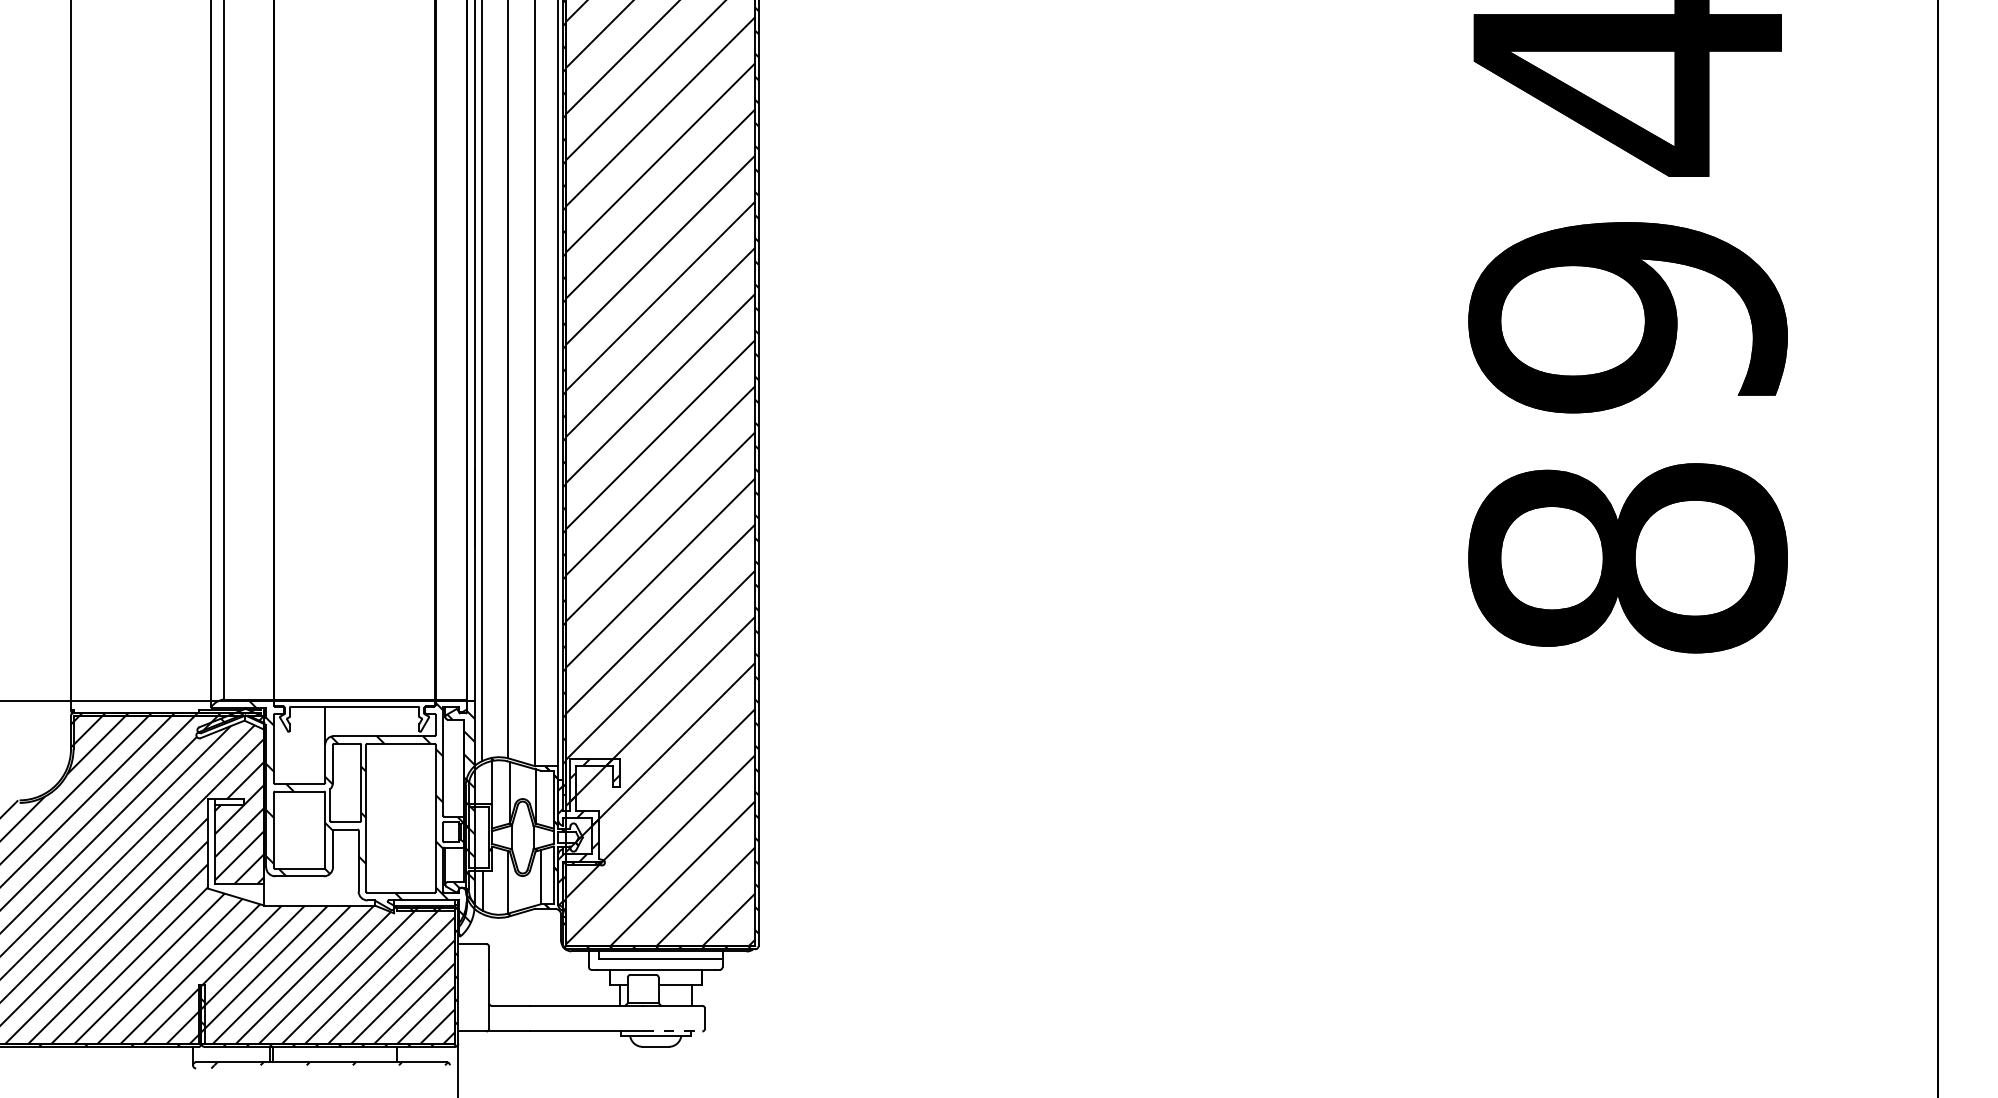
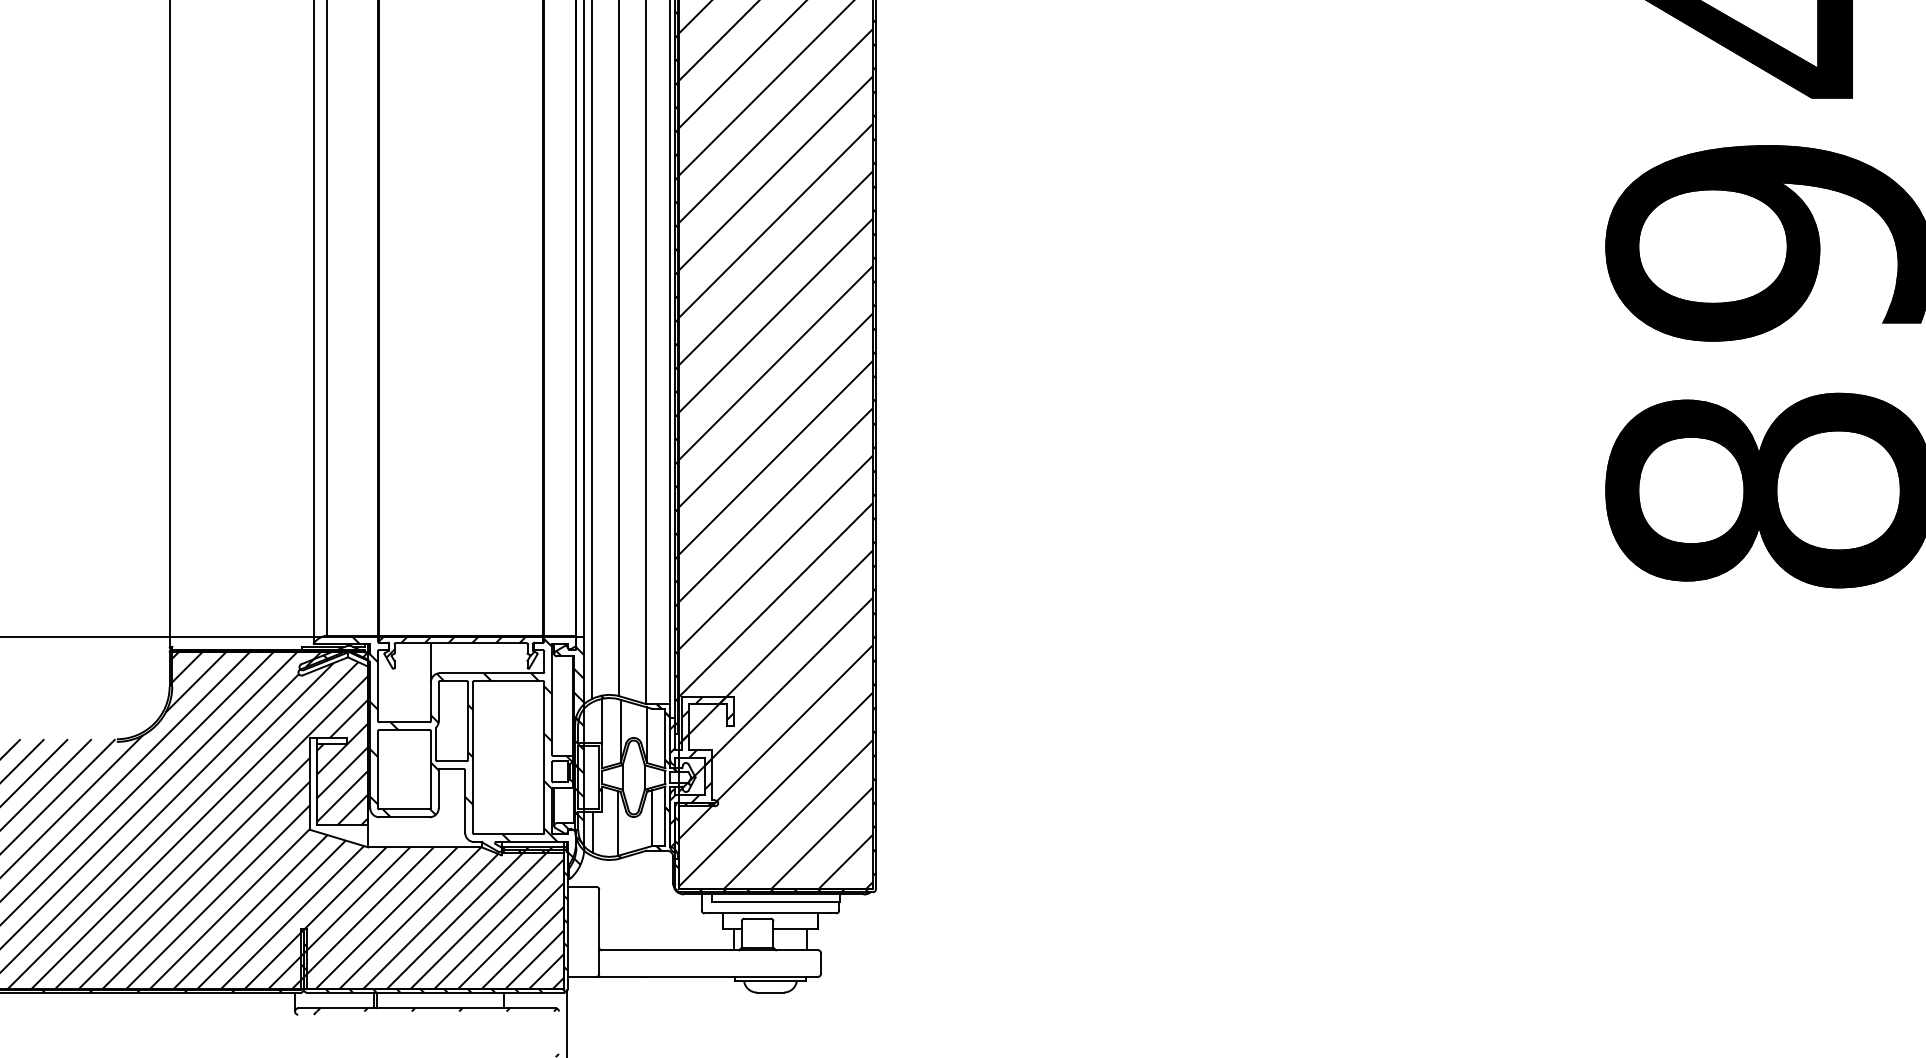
hatch: (350, 710) -> (456, 646), added
line: (672, 1031) -> (787, 976), dashed -> solid

